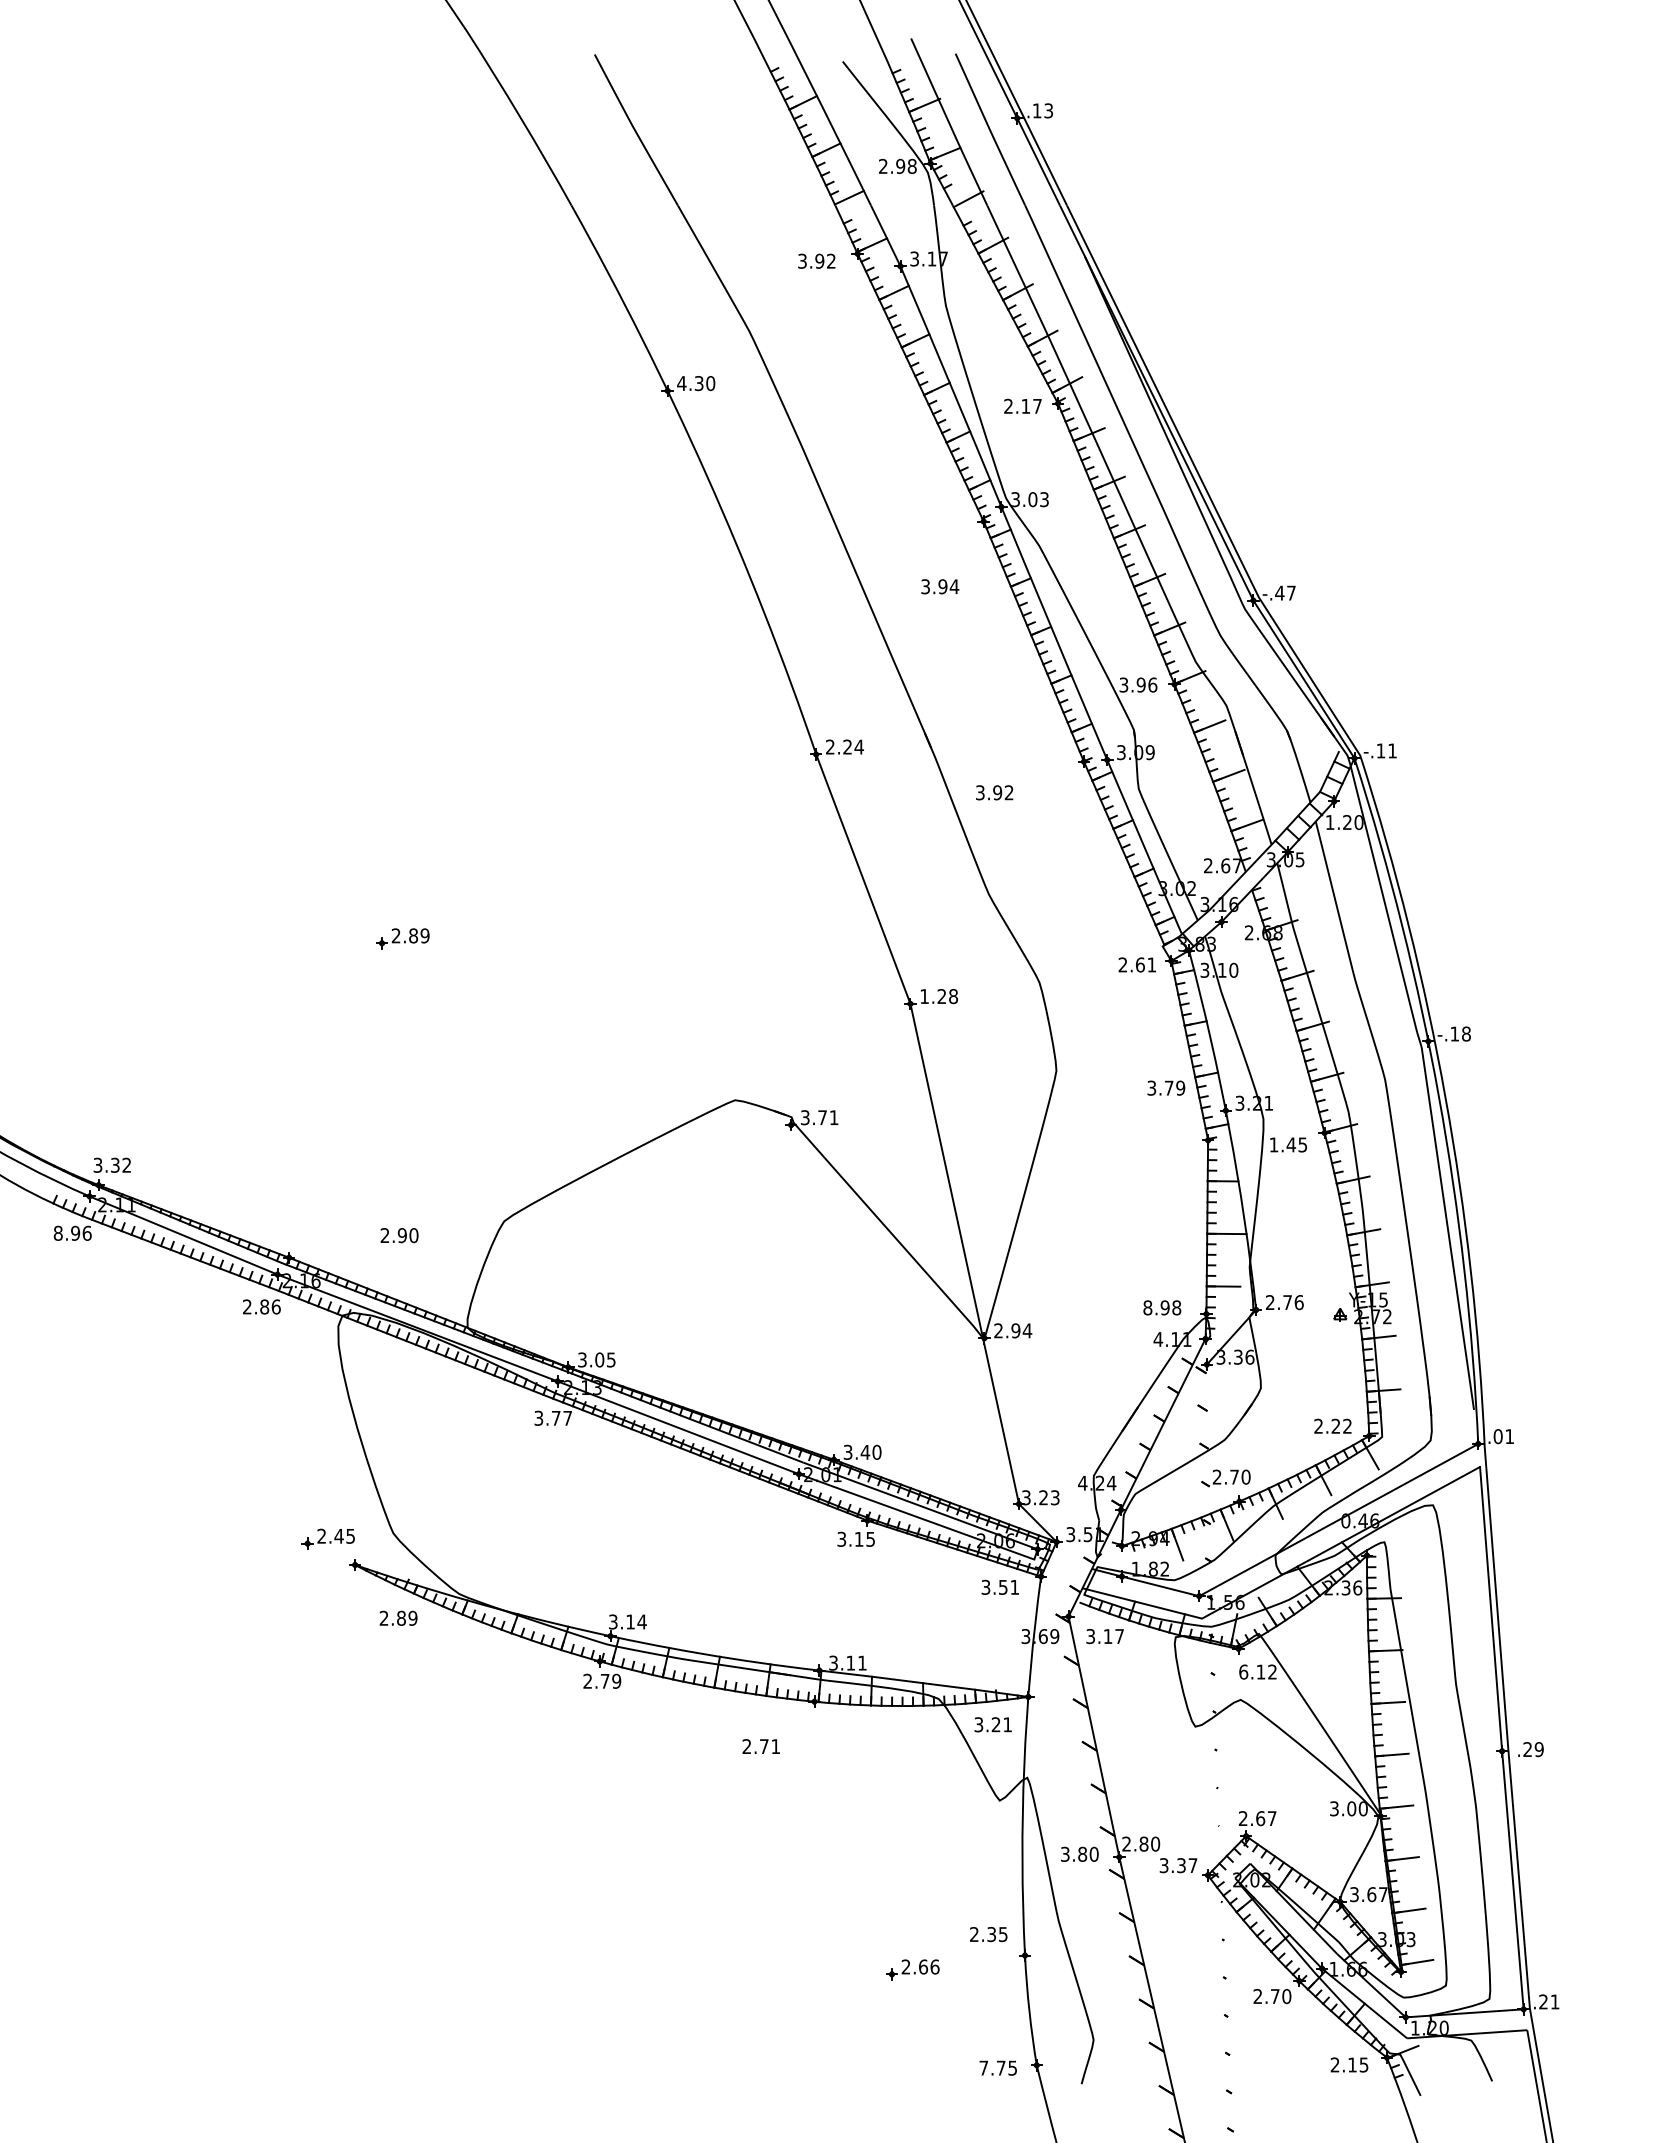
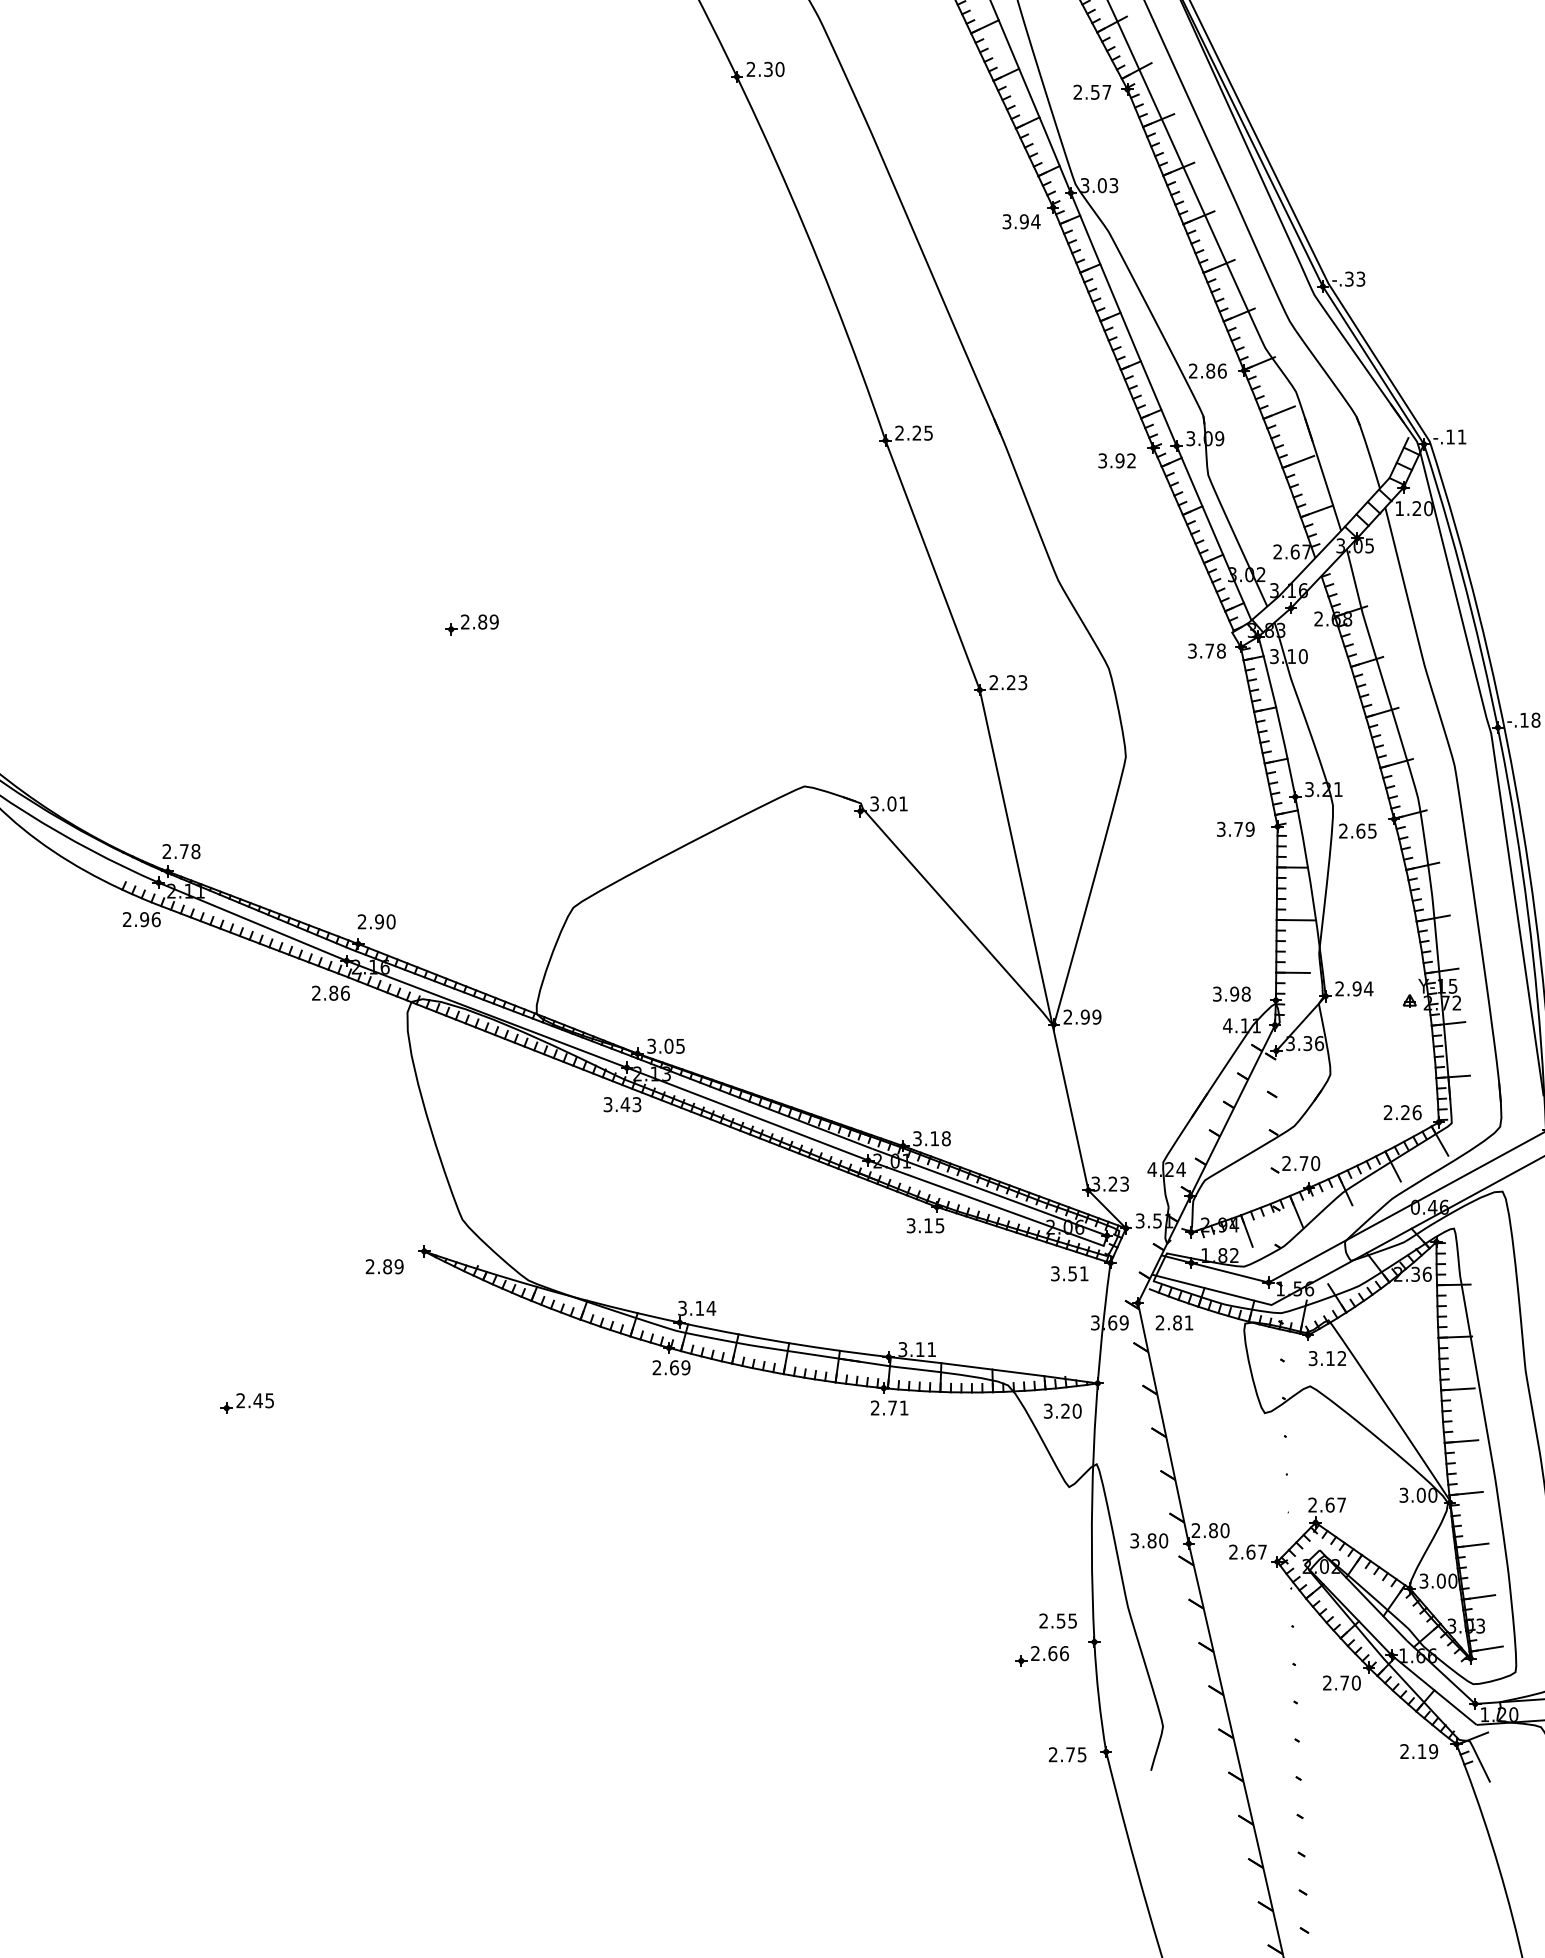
text: (681, 383) -> (750, 69), 4.30 -> 2.30
text: (1025, 406) -> (1094, 92), 2.17 -> 2.57
text: (940, 586) -> (1021, 221), moved
text: (1285, 592) -> (1355, 278), -.47 -> -.33
text: (1132, 684) -> (1201, 370), 3.96 -> 2.86
text: (858, 746) -> (927, 432), 2.24 -> 2.25
text: (994, 792) -> (1116, 460), moved
text: (1137, 964) -> (1206, 650), 2.61 -> 3.78
text: (938, 996) -> (1007, 682), 1.28 -> 2.23
text: (1166, 1087) -> (1235, 828), moved
text: (822, 1117) -> (891, 803), 3.71 -> 3.01
text: (1282, 1144) -> (1352, 830), 1.45 -> 2.65
text: (112, 1164) -> (181, 850), 3.32 -> 2.78
text: (57, 1232) -> (126, 918), 8.96 -> 2.96
text: (399, 1235) -> (376, 921), moved
text: (1293, 1302) -> (1363, 988), 2.76 -> 2.94
text: (1147, 1307) -> (1216, 993), 8.98 -> 3.98
text: (1027, 1330) -> (1096, 1016), 2.94 -> 2.99
text: (561, 1417) -> (630, 1103), 3.77 -> 3.43
text: (1347, 1425) -> (1417, 1111), 2.22 -> 2.26
text: (870, 1452) -> (939, 1138), 3.40 -> 3.18
part: (327, 1538) -> (246, 1402), moved
text: (398, 1617) -> (384, 1265), moved
text: (1104, 1636) -> (1173, 1322), 3.17 -> 2.81
text: (1243, 1671) -> (1313, 1357), 6.12 -> 3.12
text: (604, 1680) -> (673, 1366), 2.79 -> 2.69
text: (1007, 1724) -> (1076, 1410), 3.21 -> 3.20
text: (760, 1746) -> (888, 1407), moved
text: (1172, 1865) -> (1241, 1552), 3.37 -> 2.67
text: (1377, 1894) -> (1447, 1581), 3.67 -> 3.00
text: (991, 1934) -> (1060, 1621), 2.35 -> 2.55
part: (912, 1969) -> (1041, 1656), moved
text: (1363, 2064) -> (1433, 1751), 2.15 -> 2.19
text: (983, 2067) -> (1052, 1754), 7.75 -> 2.75

